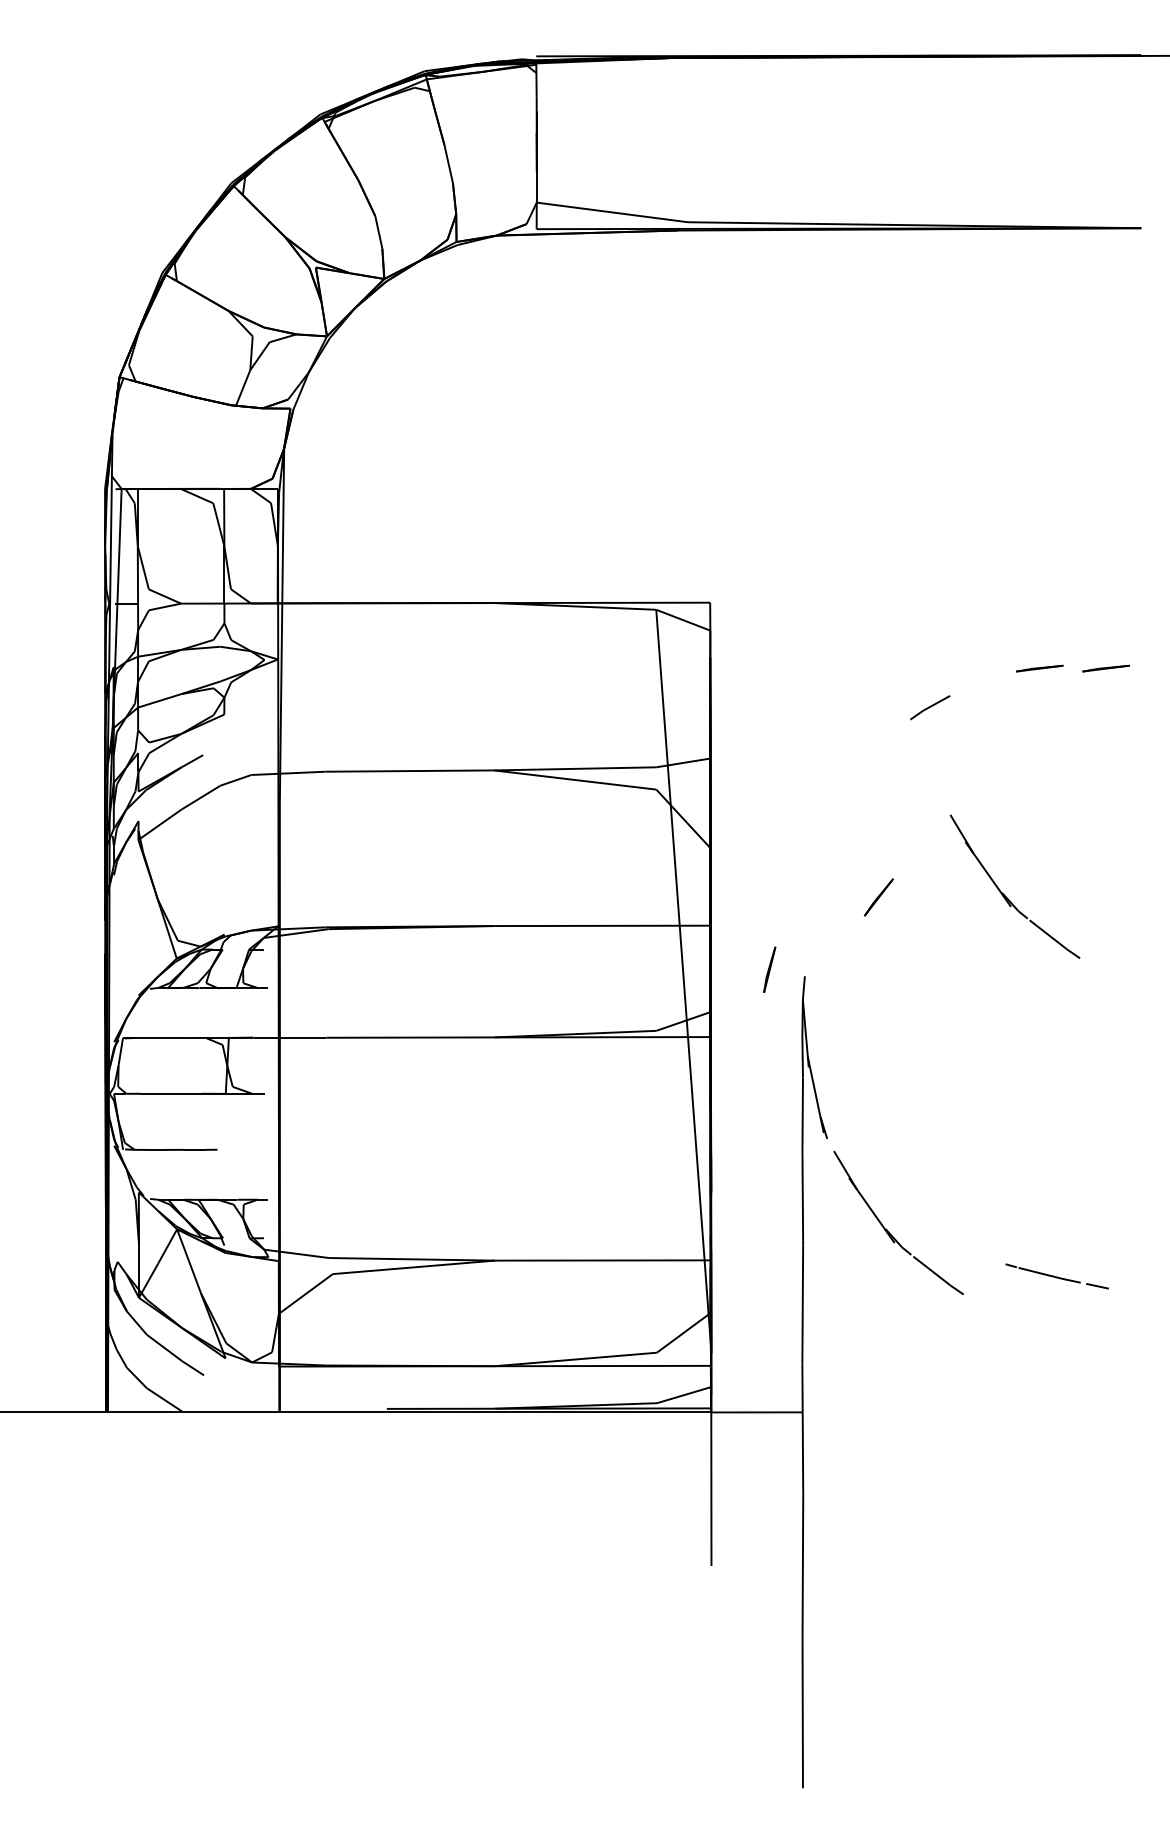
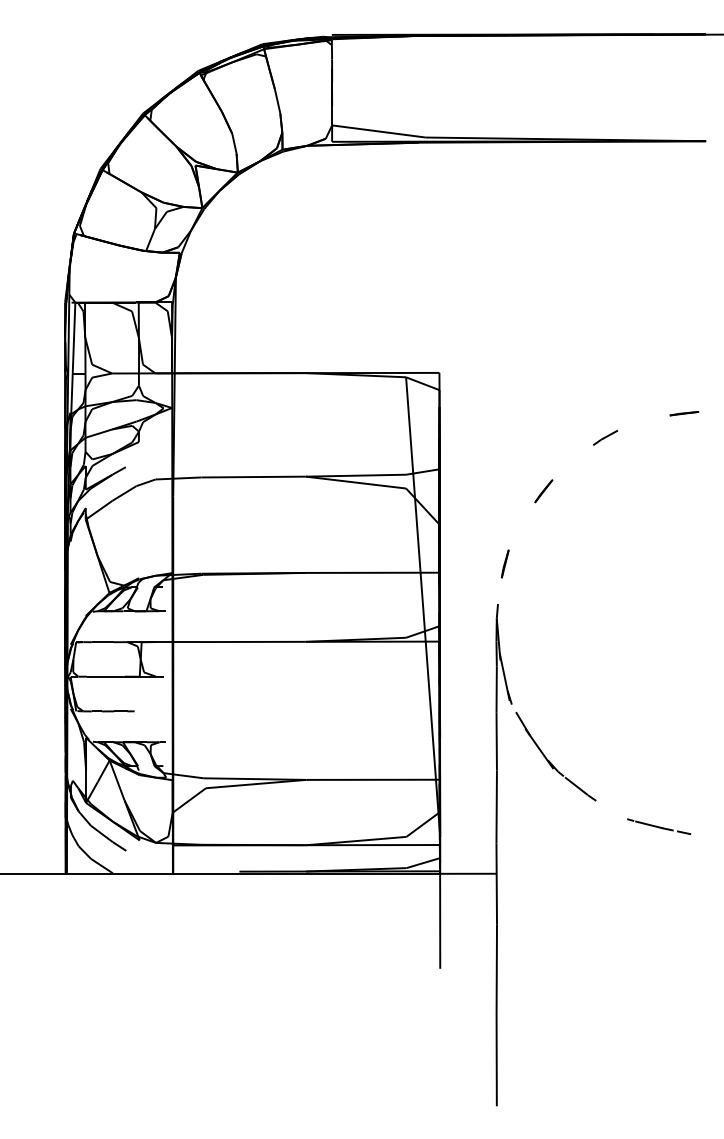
line: (1040, 668) -> (643, 413), removed
line: (930, 707) -> (605, 437), moved
part: (1006, 894) -> (622, 553), removed
line: (878, 897) -> (543, 491), moved
line: (768, 968) -> (504, 563), moved
part: (1057, 1276) -> (659, 826), moved

